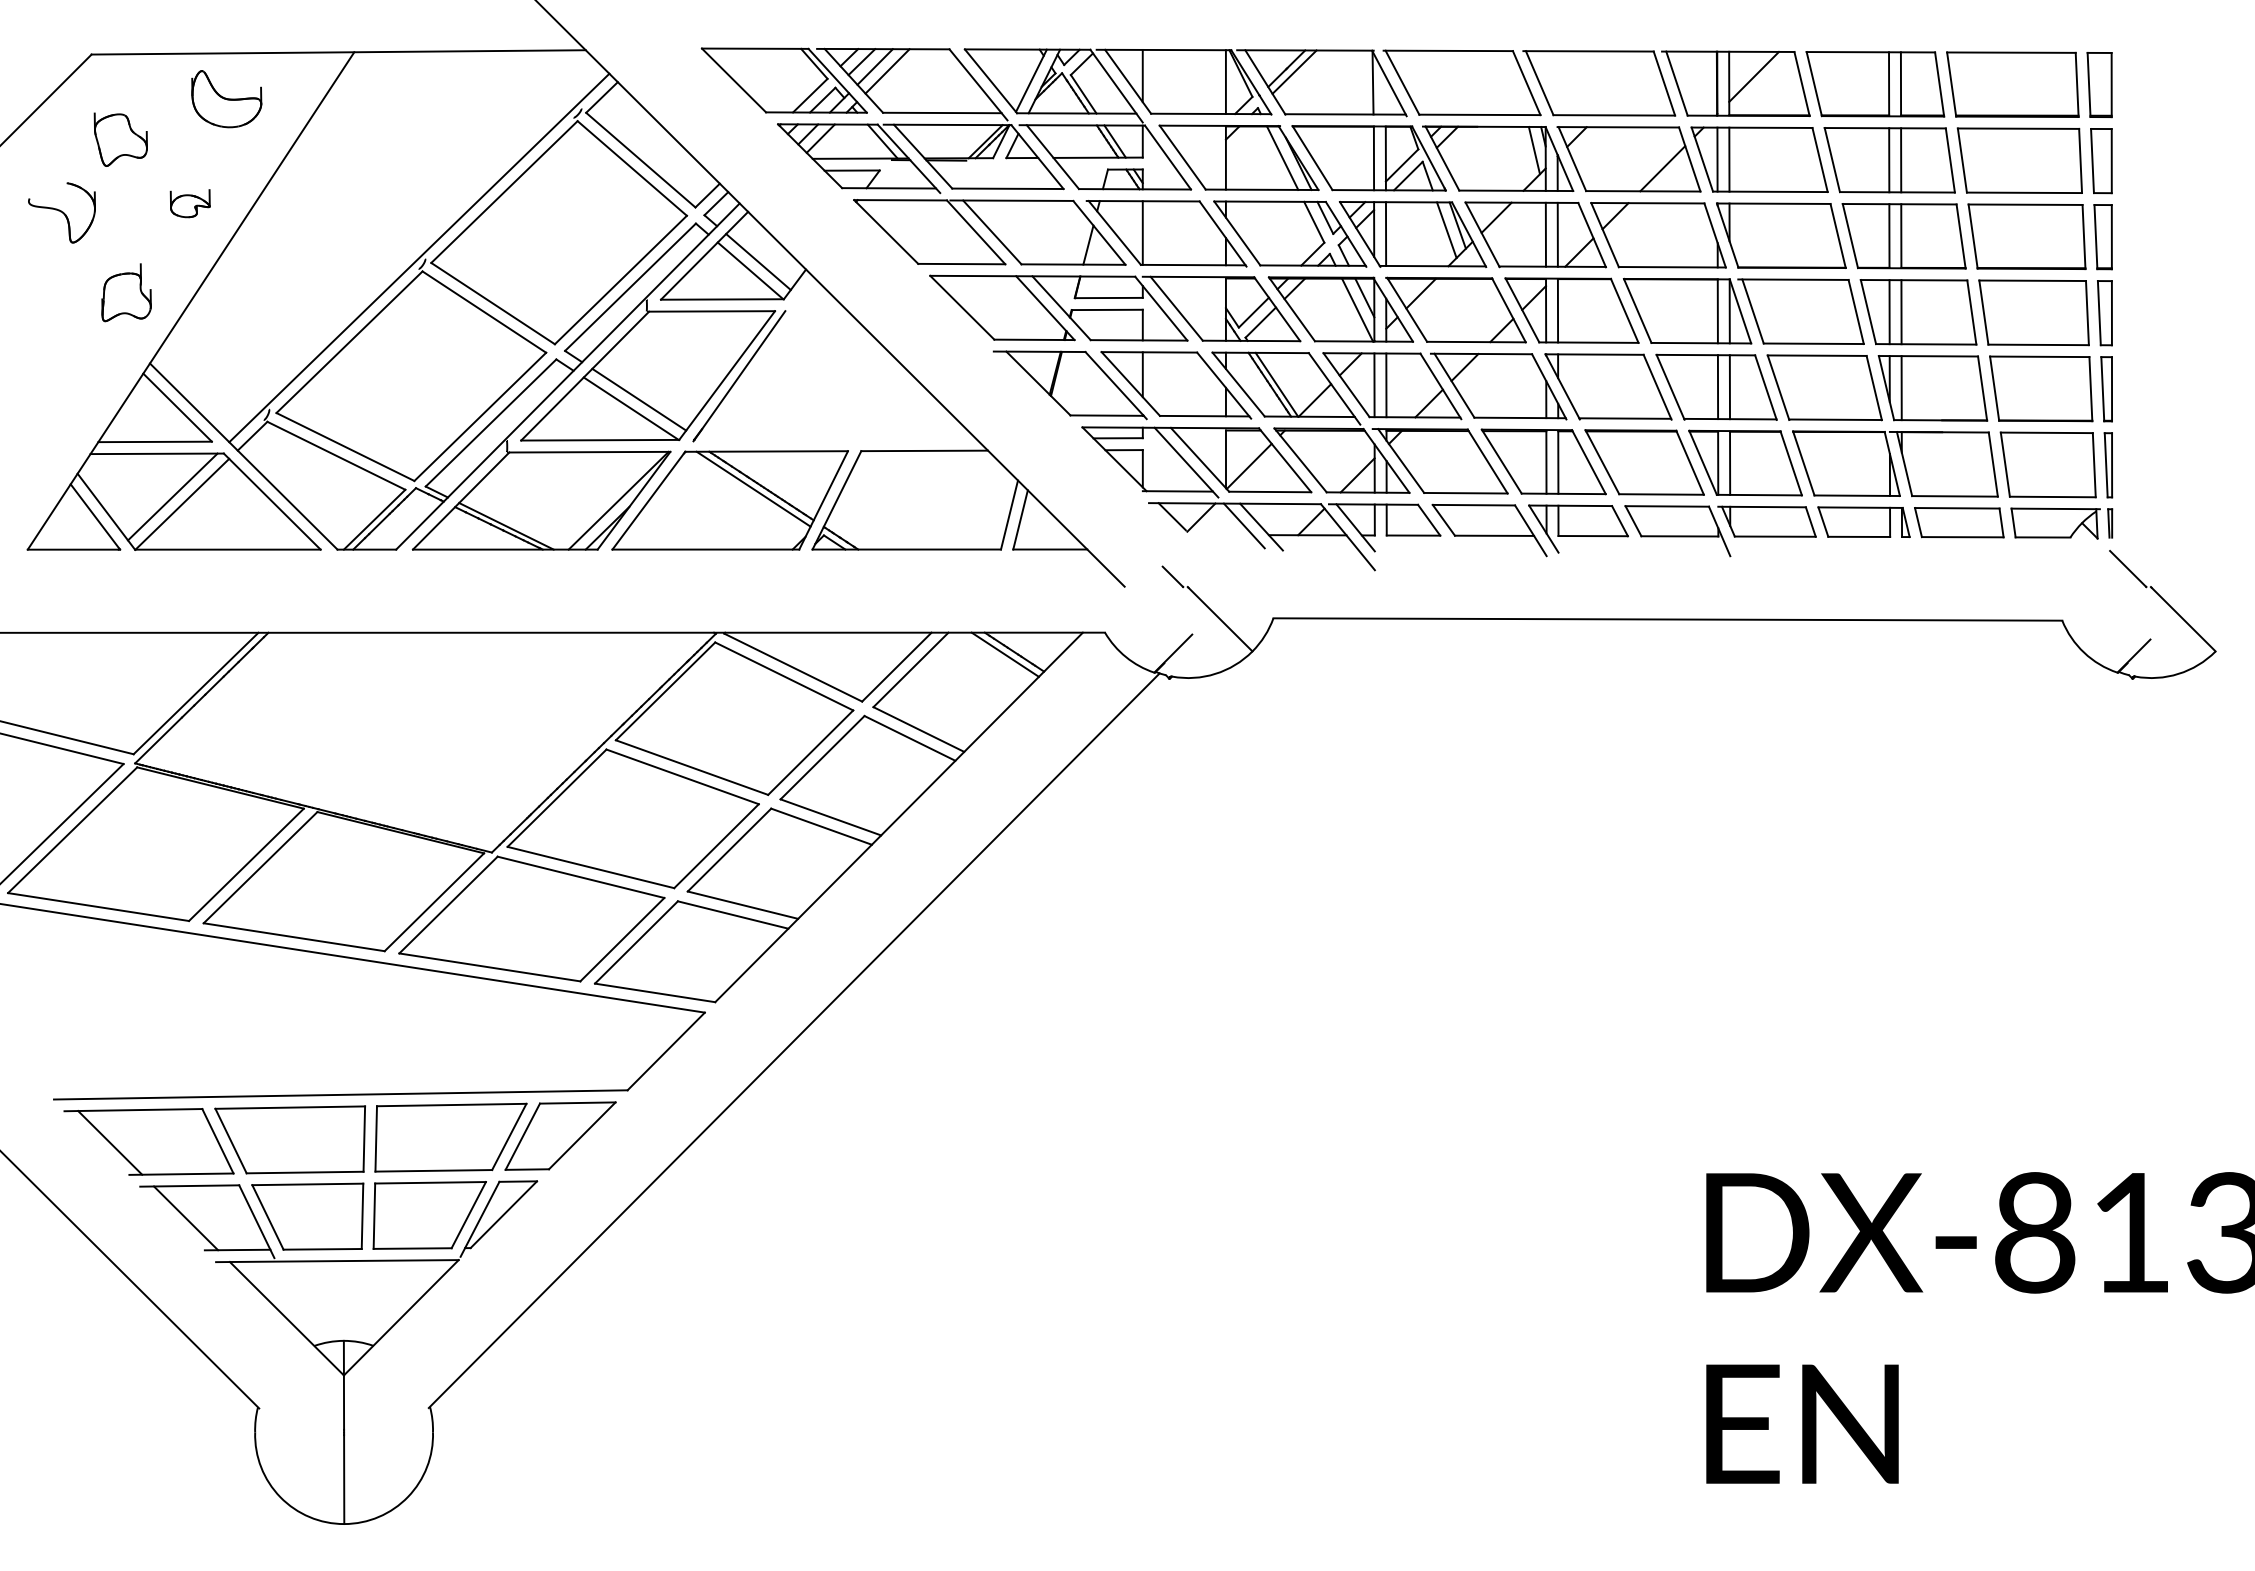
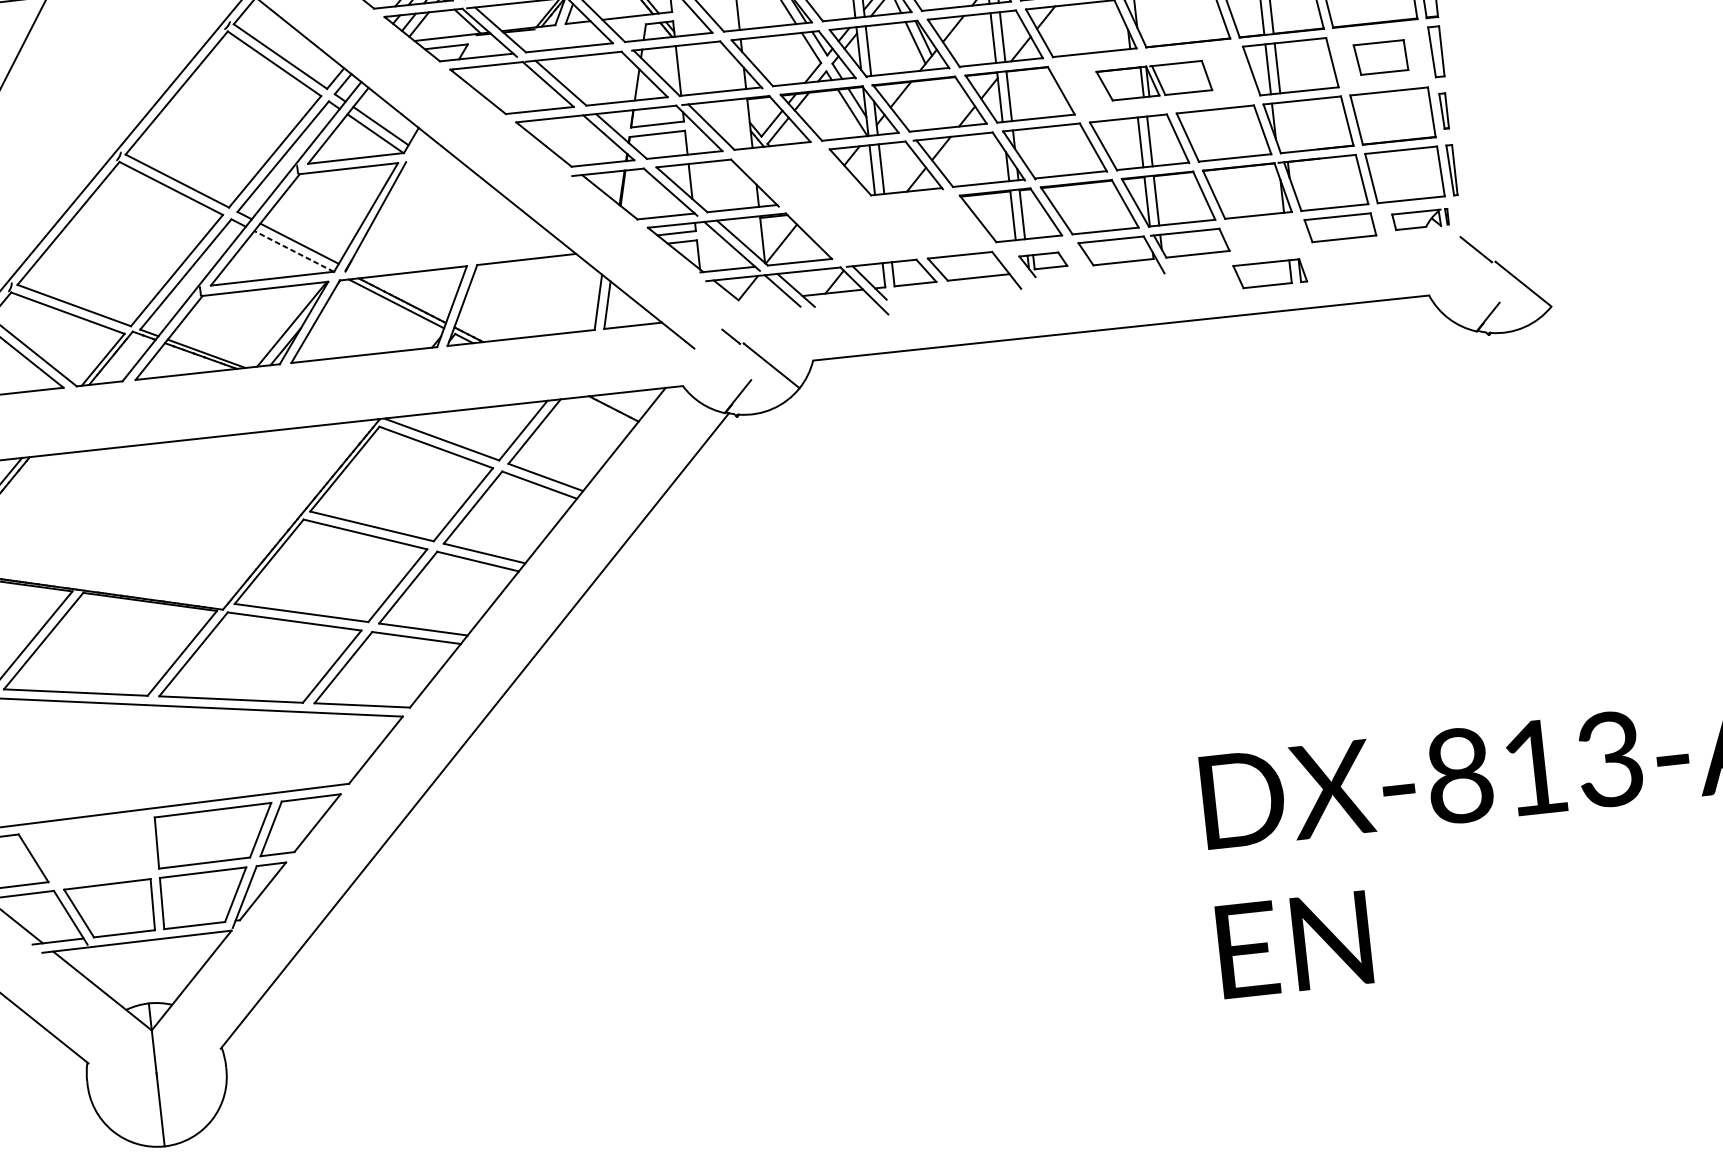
part: (1743, 310) -> (1154, 80), size x0.6
part: (2033, 312) -> (1380, 57), size x0.6
line: (1901, 388) -> (1283, 127), removed
part: (2106, 389) -> (1444, 111), size x0.7
line: (631, 408) -> (294, 251), solid -> dashed
part: (1359, 422) -> (863, 200), removed
part: (1863, 521) -> (1269, 273), moved
part: (2061, 523) -> (1420, 219), size x0.7
part: (1578, 528) -> (1043, 264), size x0.6
line: (1004, 654) -> (606, 411), removed
part: (289, 1139) -> (89, 850), removed

